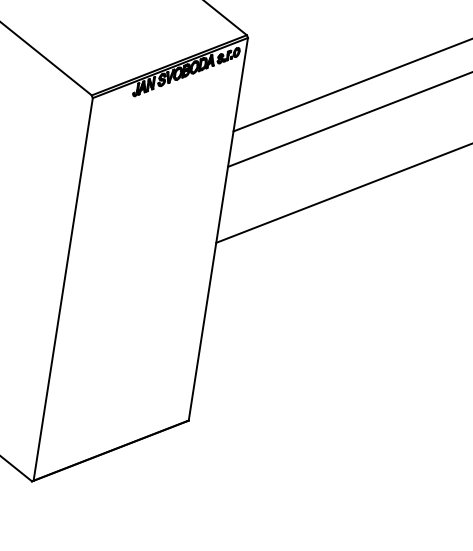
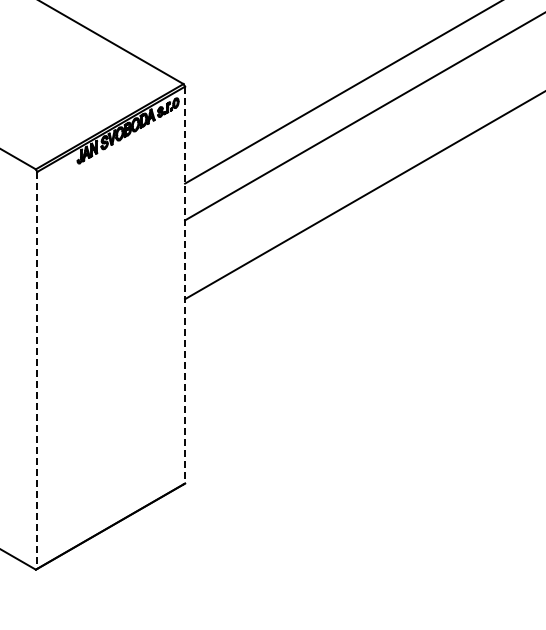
line: (218, 229) -> (185, 285), solid -> dashed
line: (63, 289) -> (37, 370), solid -> dashed

